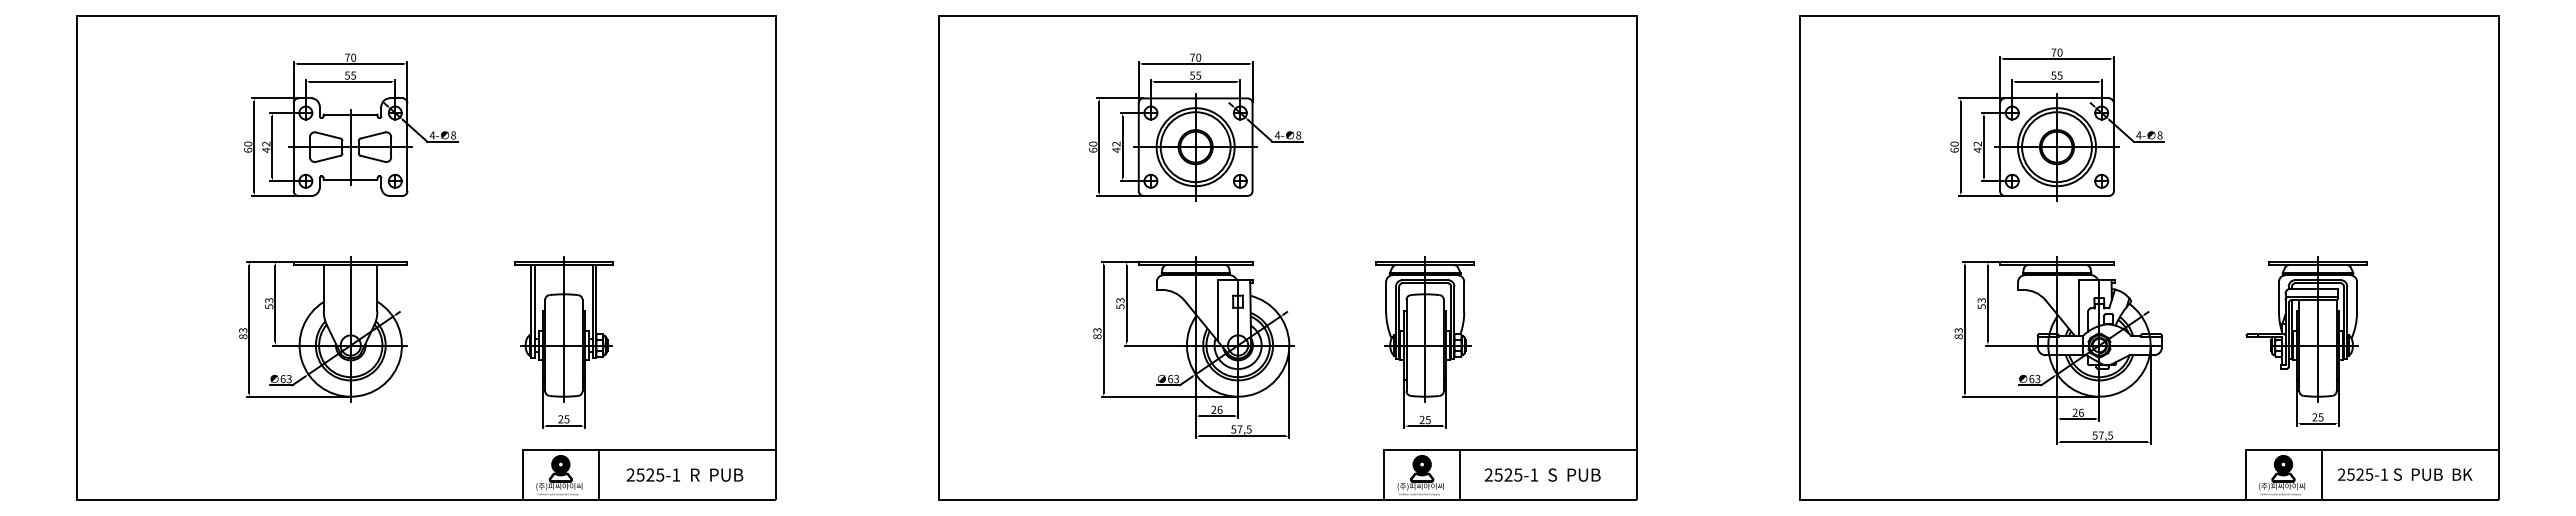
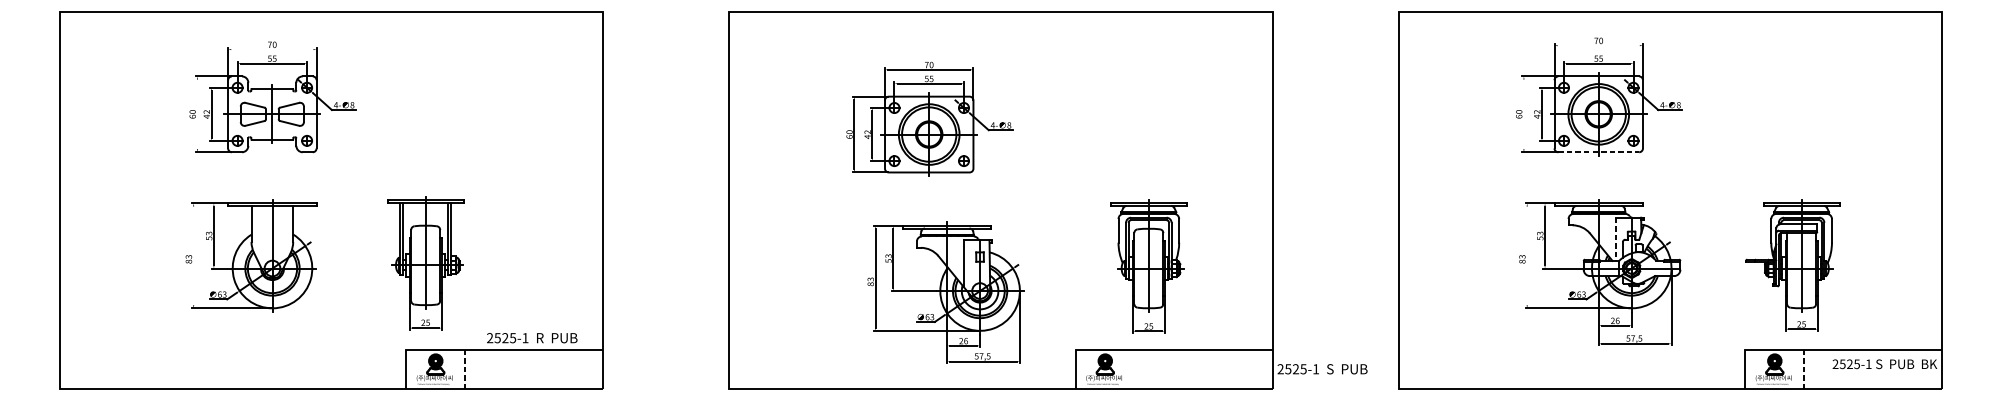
line: (2056, 58) -> (1598, 45), removed
line: (350, 63) -> (272, 49), removed
part: (1196, 127) -> (929, 119), moved
line: (254, 146) -> (197, 113), removed
line: (1960, 146) -> (1523, 113), removed
line: (2057, 195) -> (1599, 151), solid -> dashed
line: (2078, 307) -> (1615, 238), solid -> dashed
line: (249, 328) -> (193, 255), removed
line: (1964, 328) -> (1526, 255), removed
part: (563, 342) -> (425, 263), moved
part: (1424, 342) -> (1148, 266), moved
part: (1193, 347) -> (945, 292), moved
text: (684, 474) -> (531, 337), moved
line: (1460, 474) -> (1135, 368), removed
text: (1542, 474) -> (1322, 368), moved
text: (2405, 474) -> (1885, 364), moved
line: (598, 475) -> (465, 369), solid -> dashed
line: (2321, 475) -> (1804, 369), solid -> dashed

